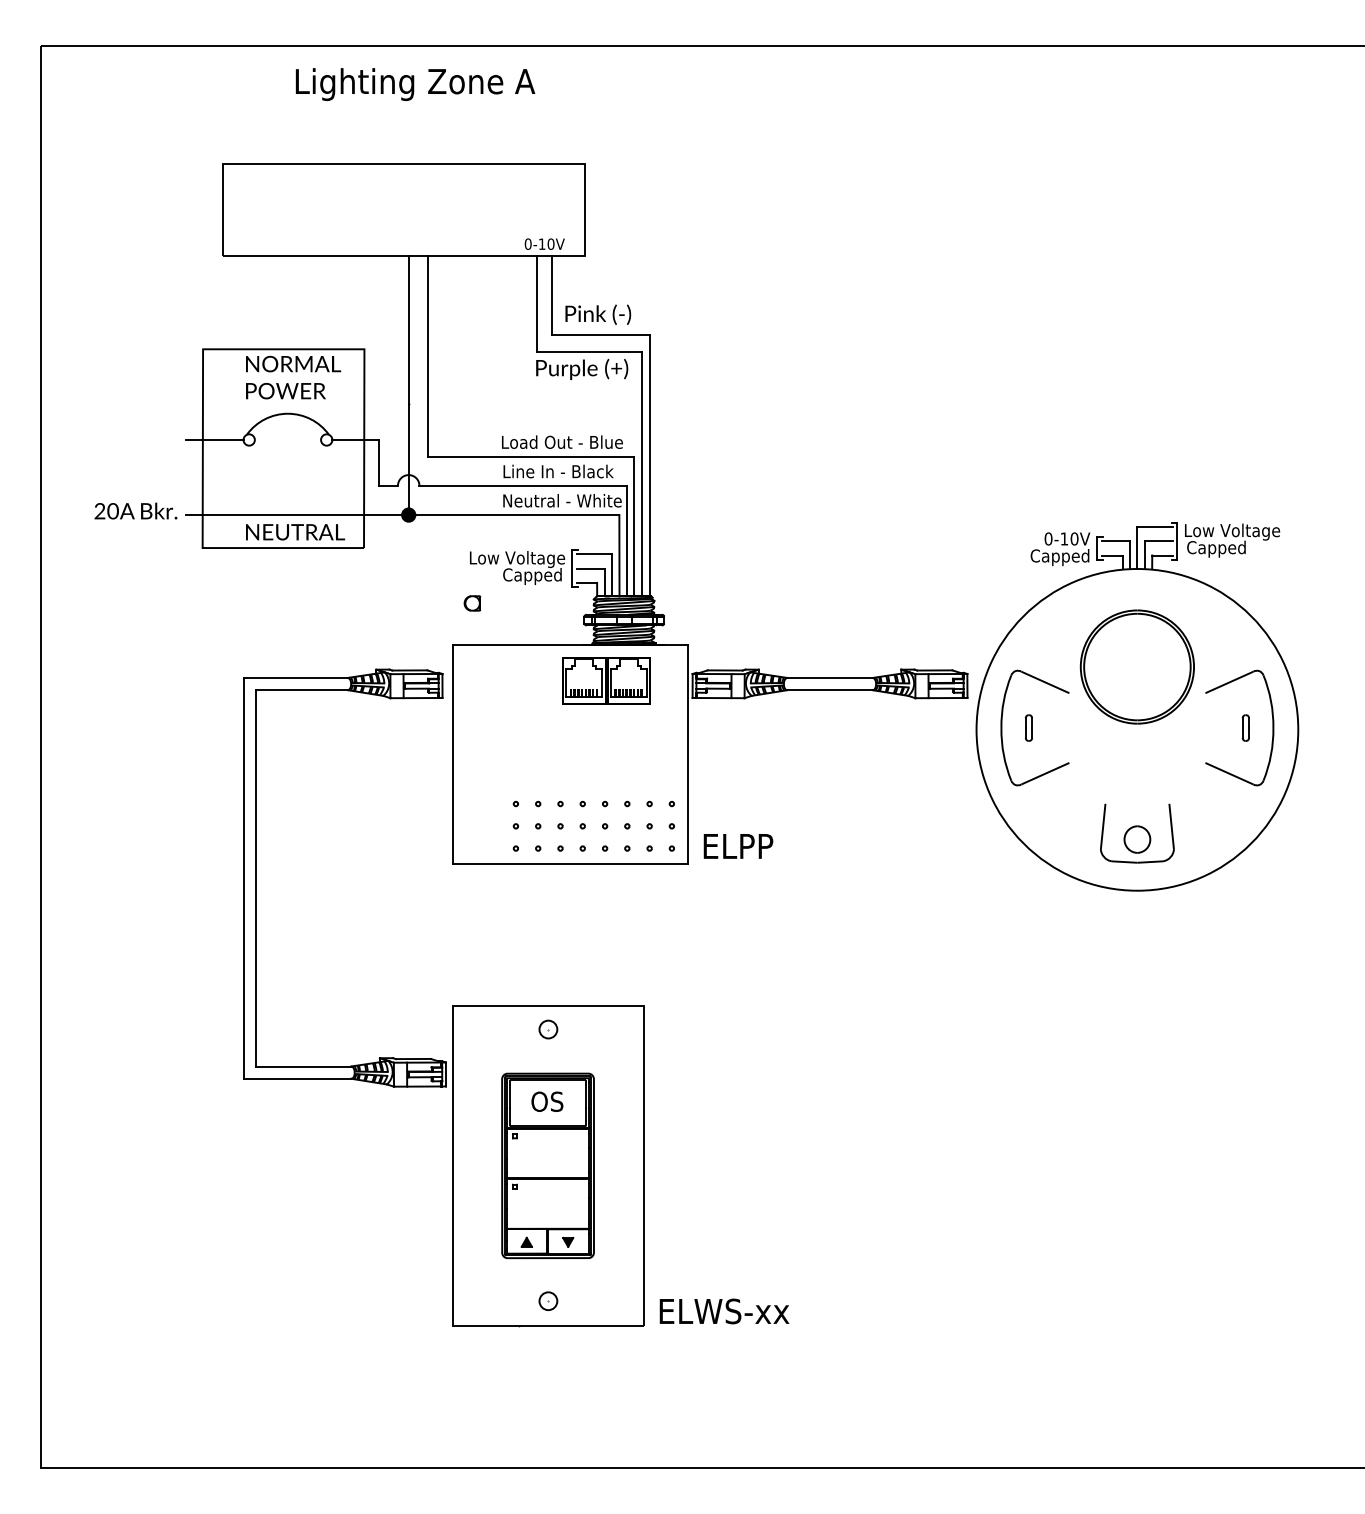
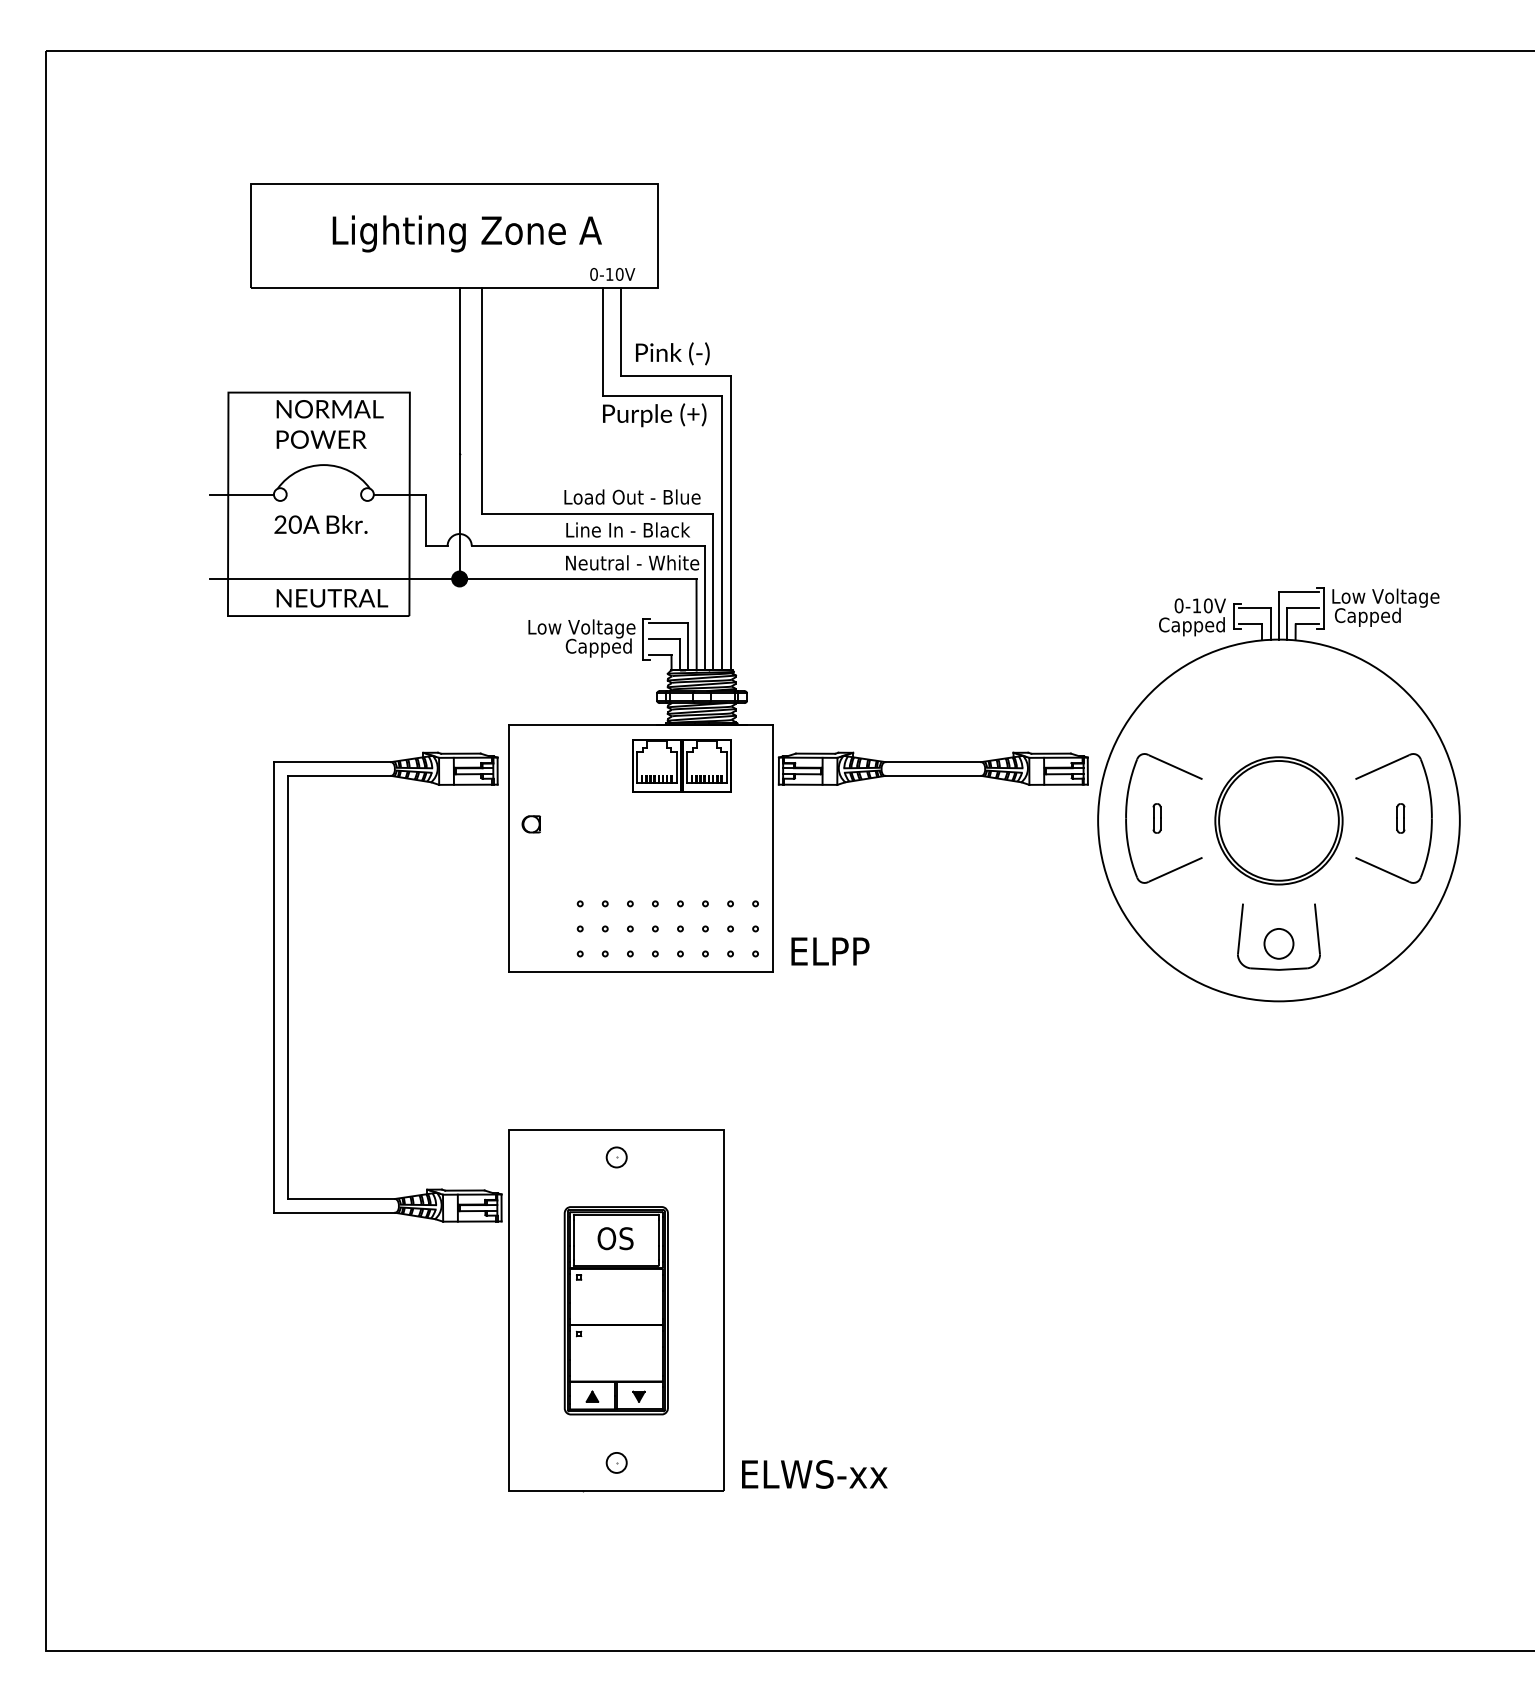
text: (414, 84) -> (466, 233), moved
text: (135, 511) -> (320, 524), moved
part: (471, 603) -> (530, 824), moved
part: (1136, 666) -> (1278, 820), moved

